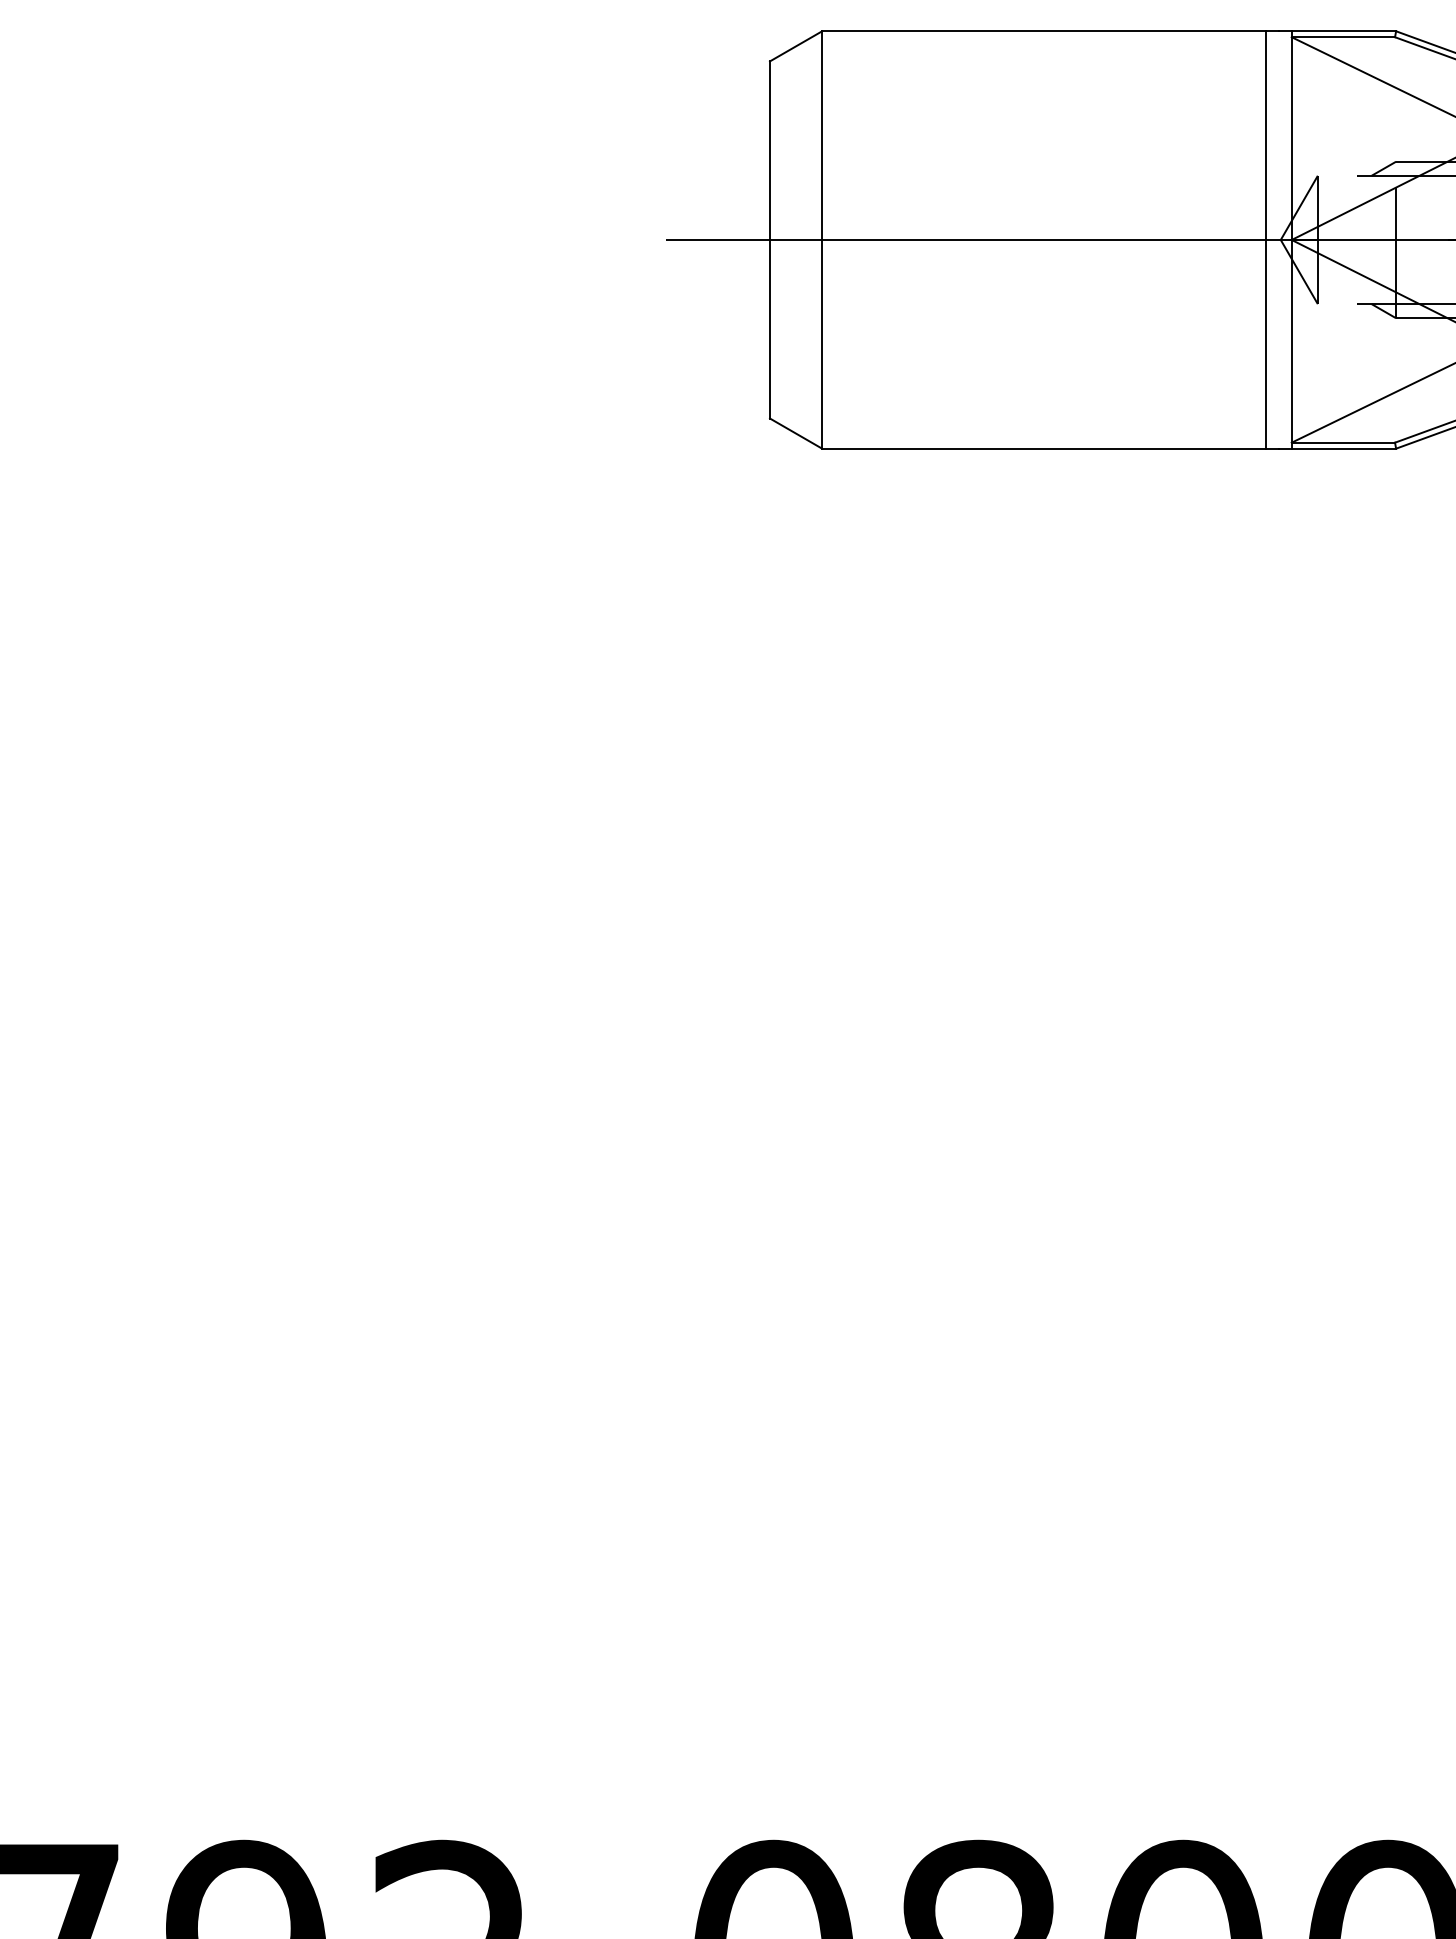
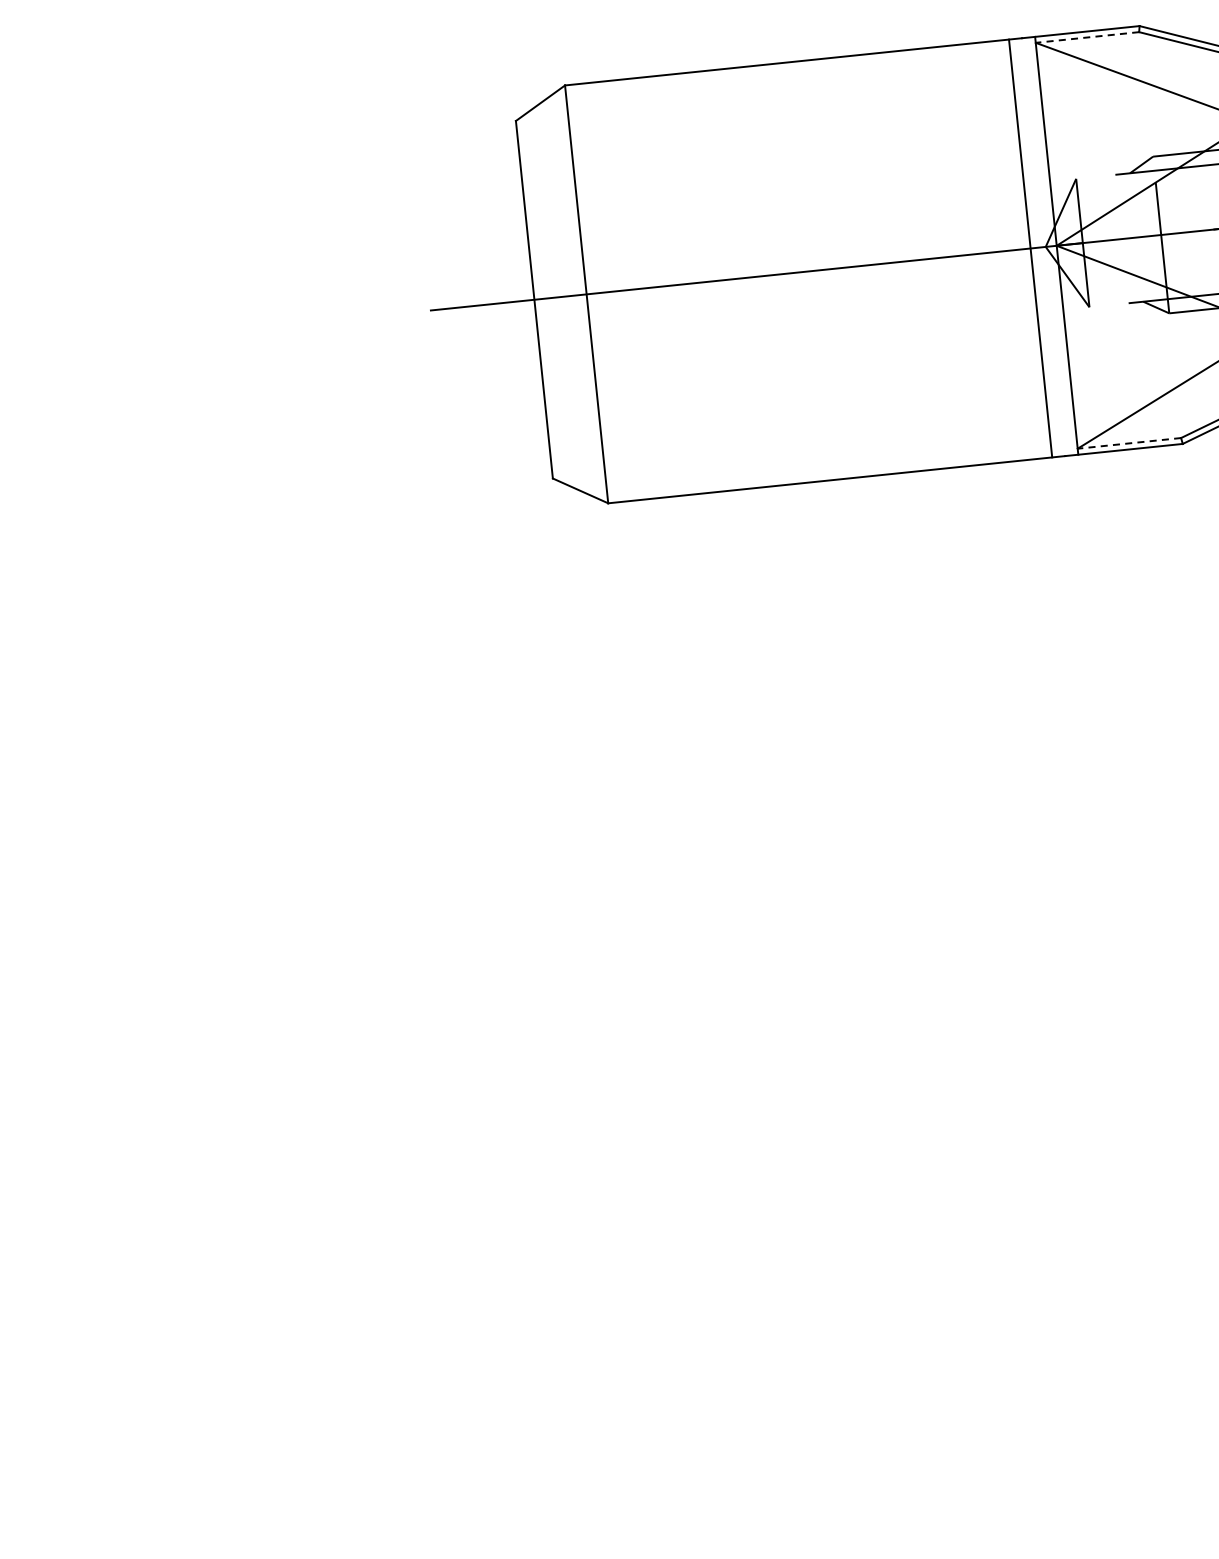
line: (1343, 37) -> (1087, 37), solid -> dashed
line: (1343, 442) -> (1129, 443), solid -> dashed

